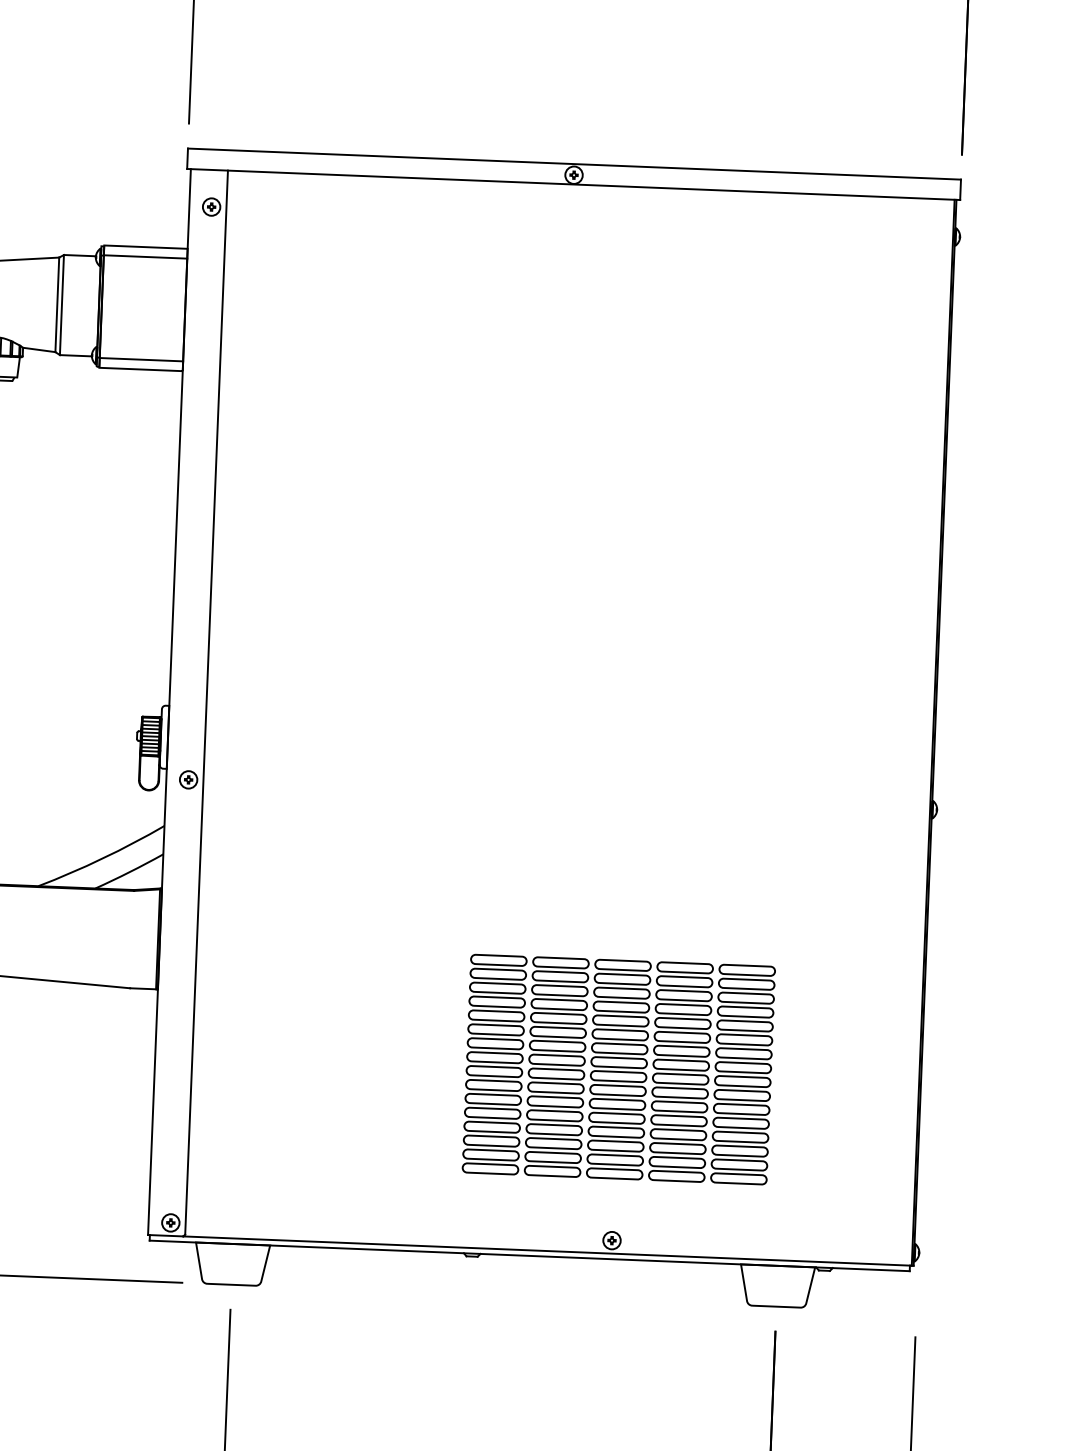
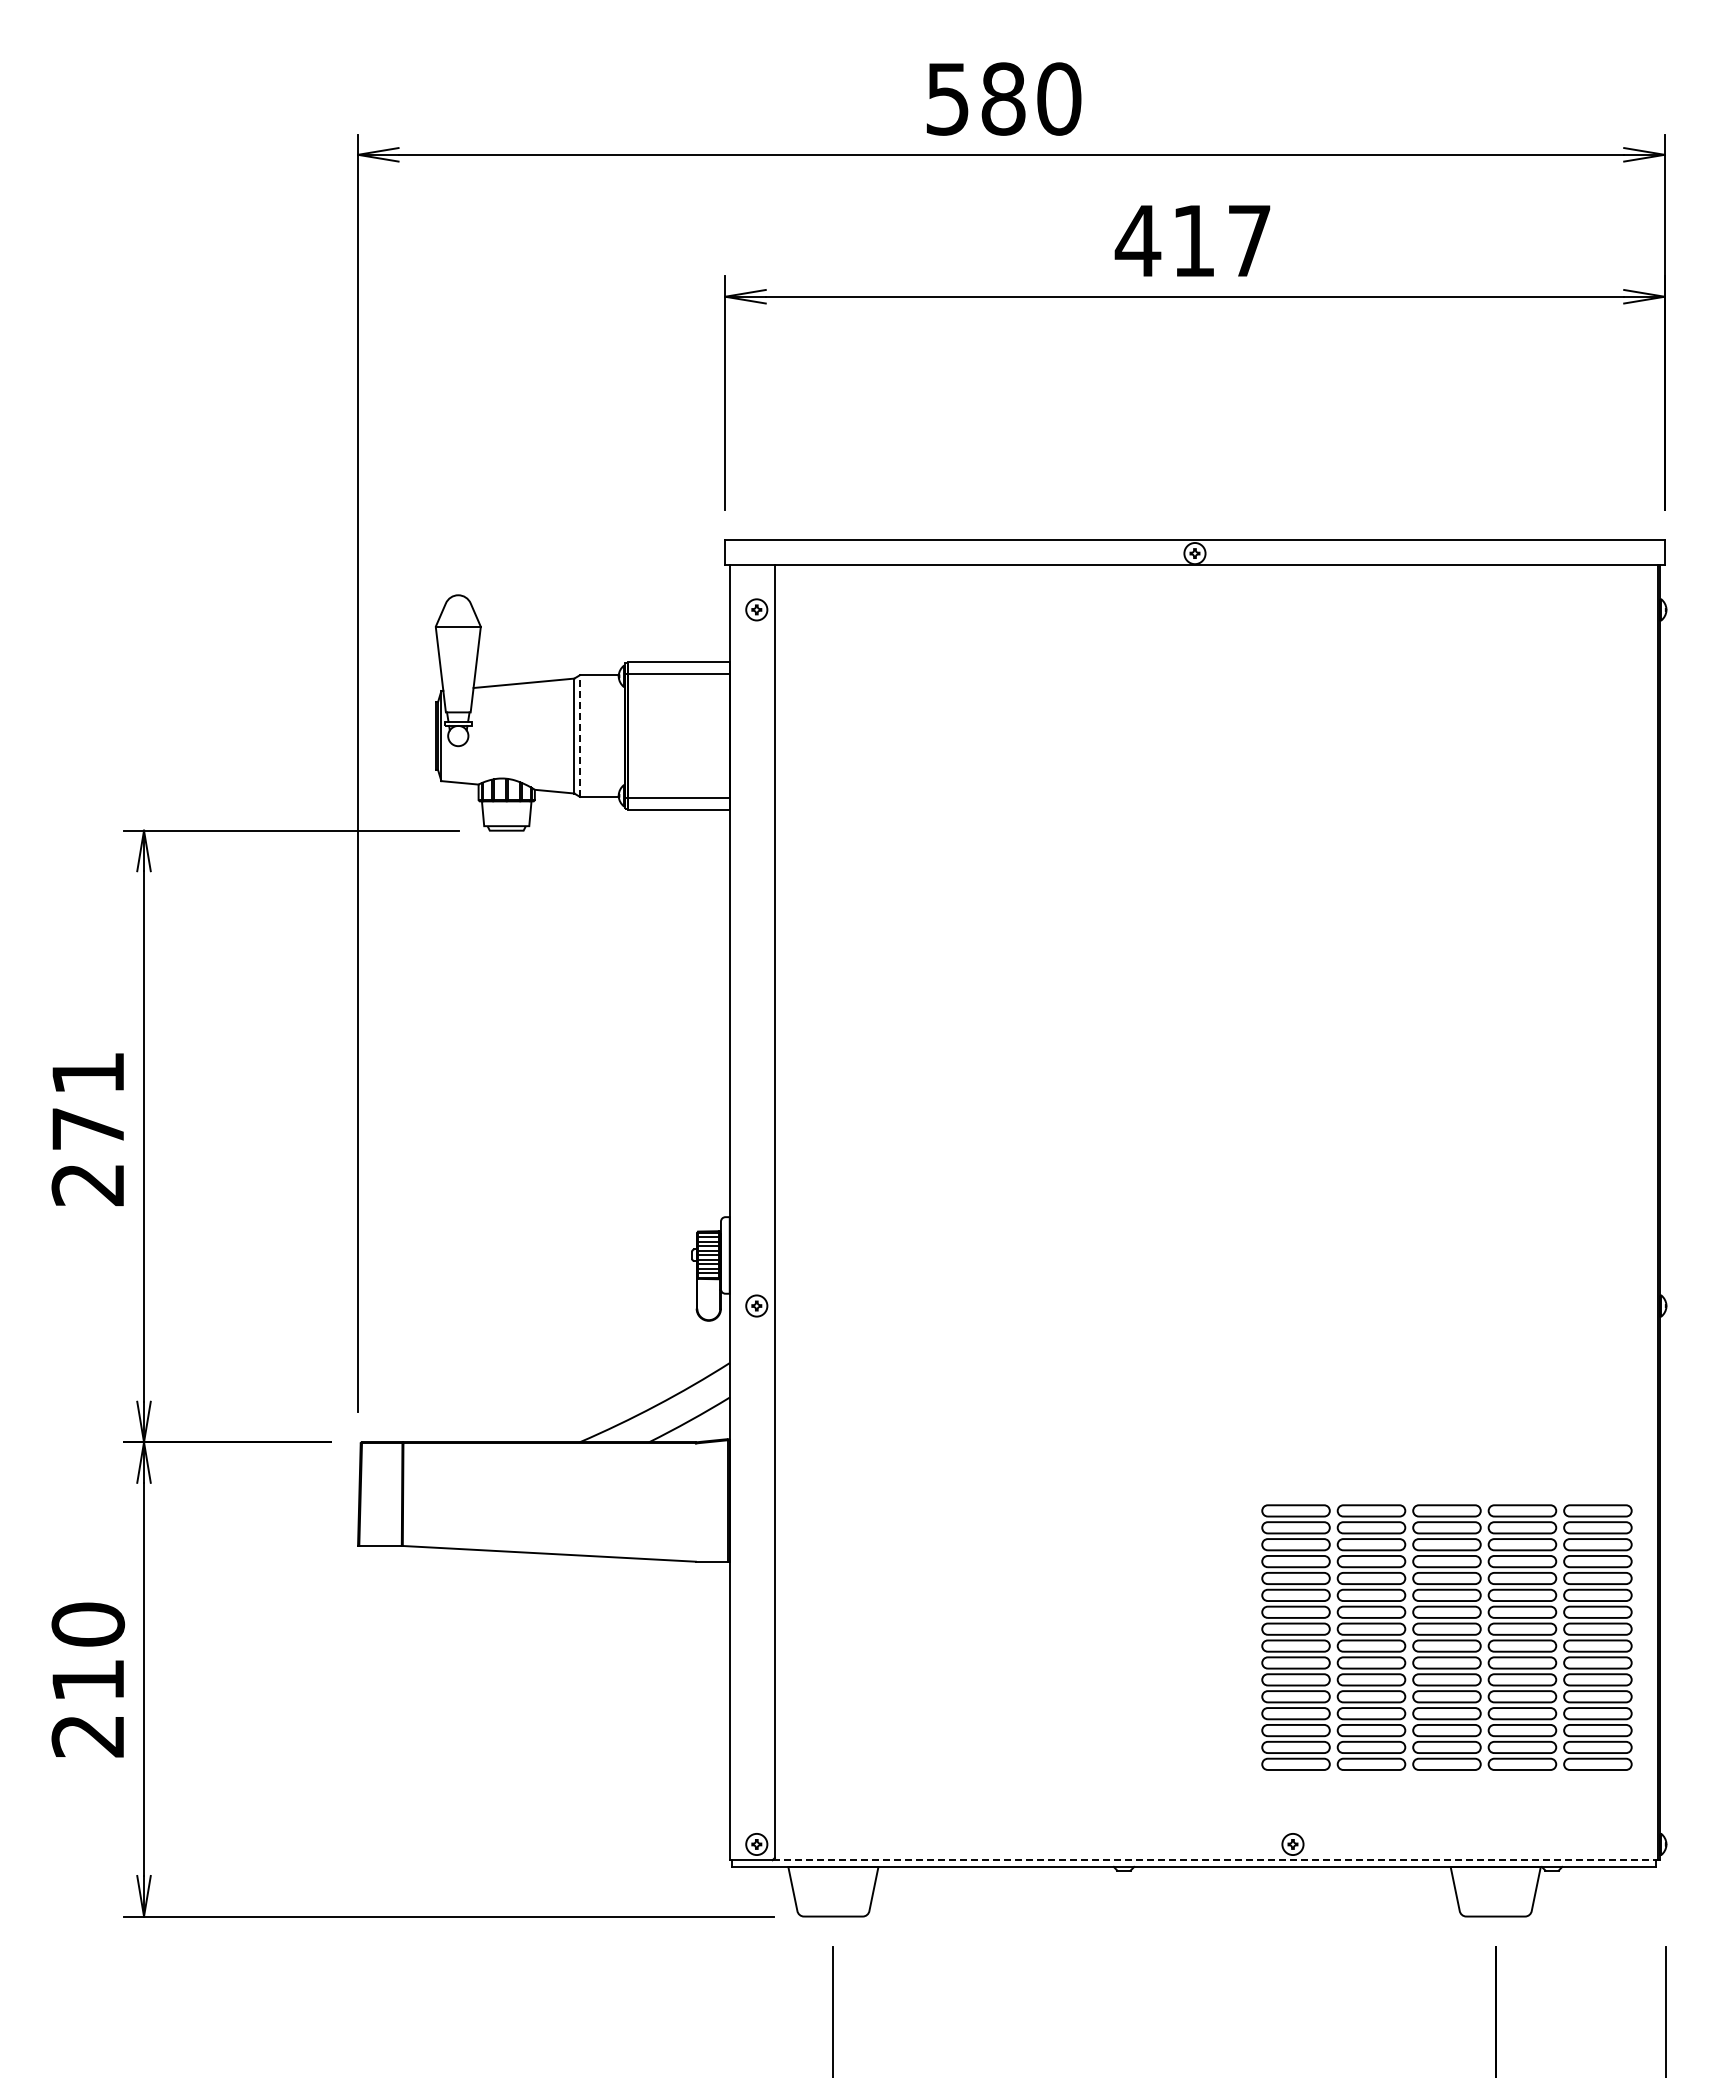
line: (61, 305) -> (579, 736), solid -> dashed
part: (618, 1069) -> (1446, 1637), moved
line: (547, 1251) -> (1215, 1860), solid -> dashed

